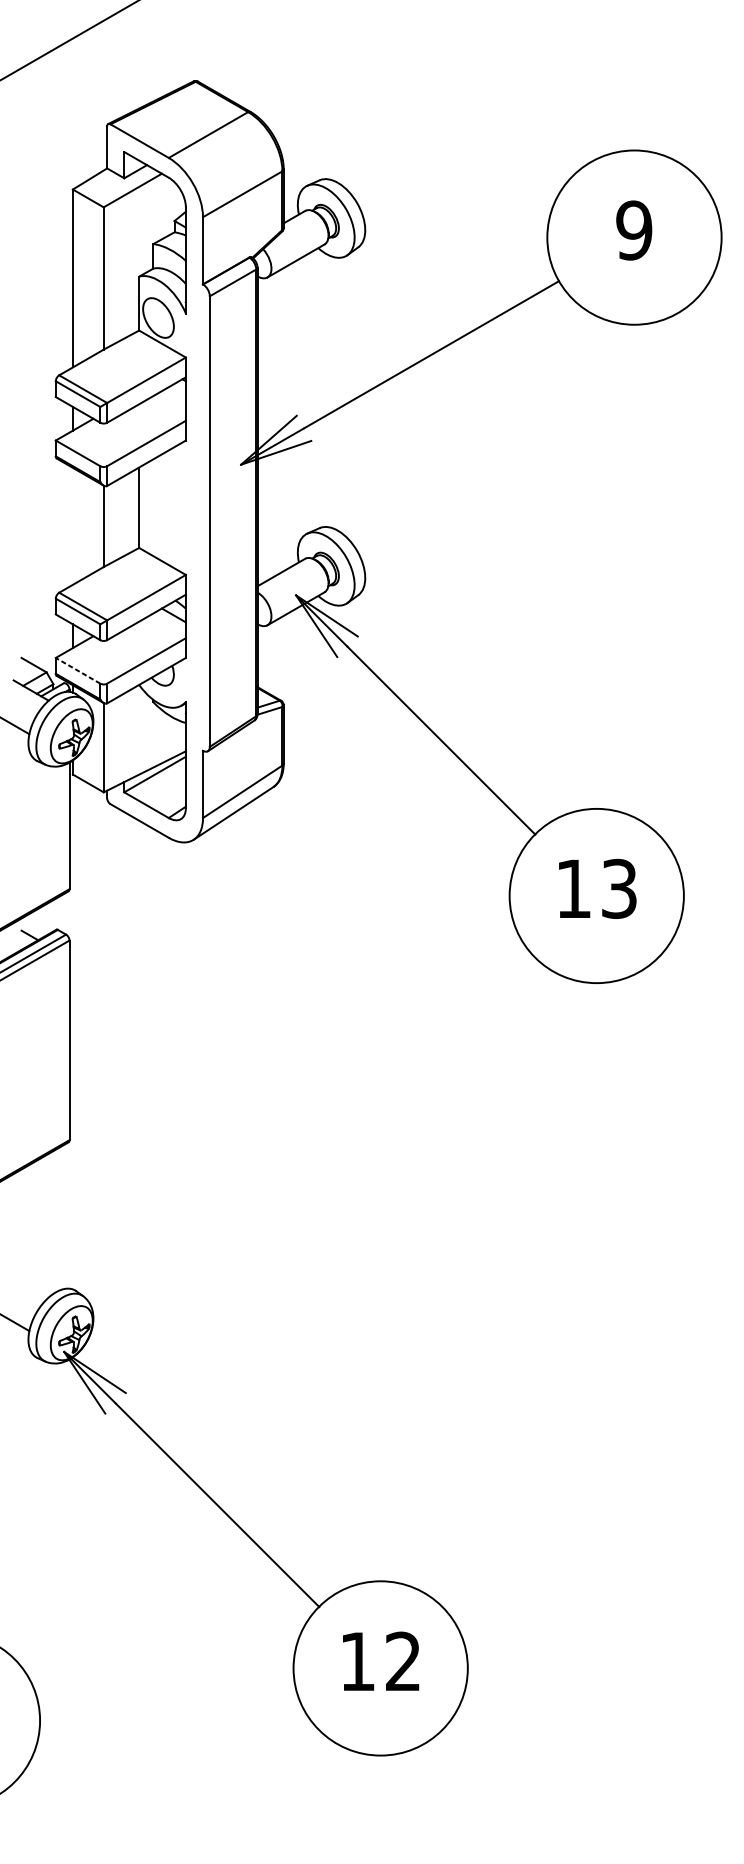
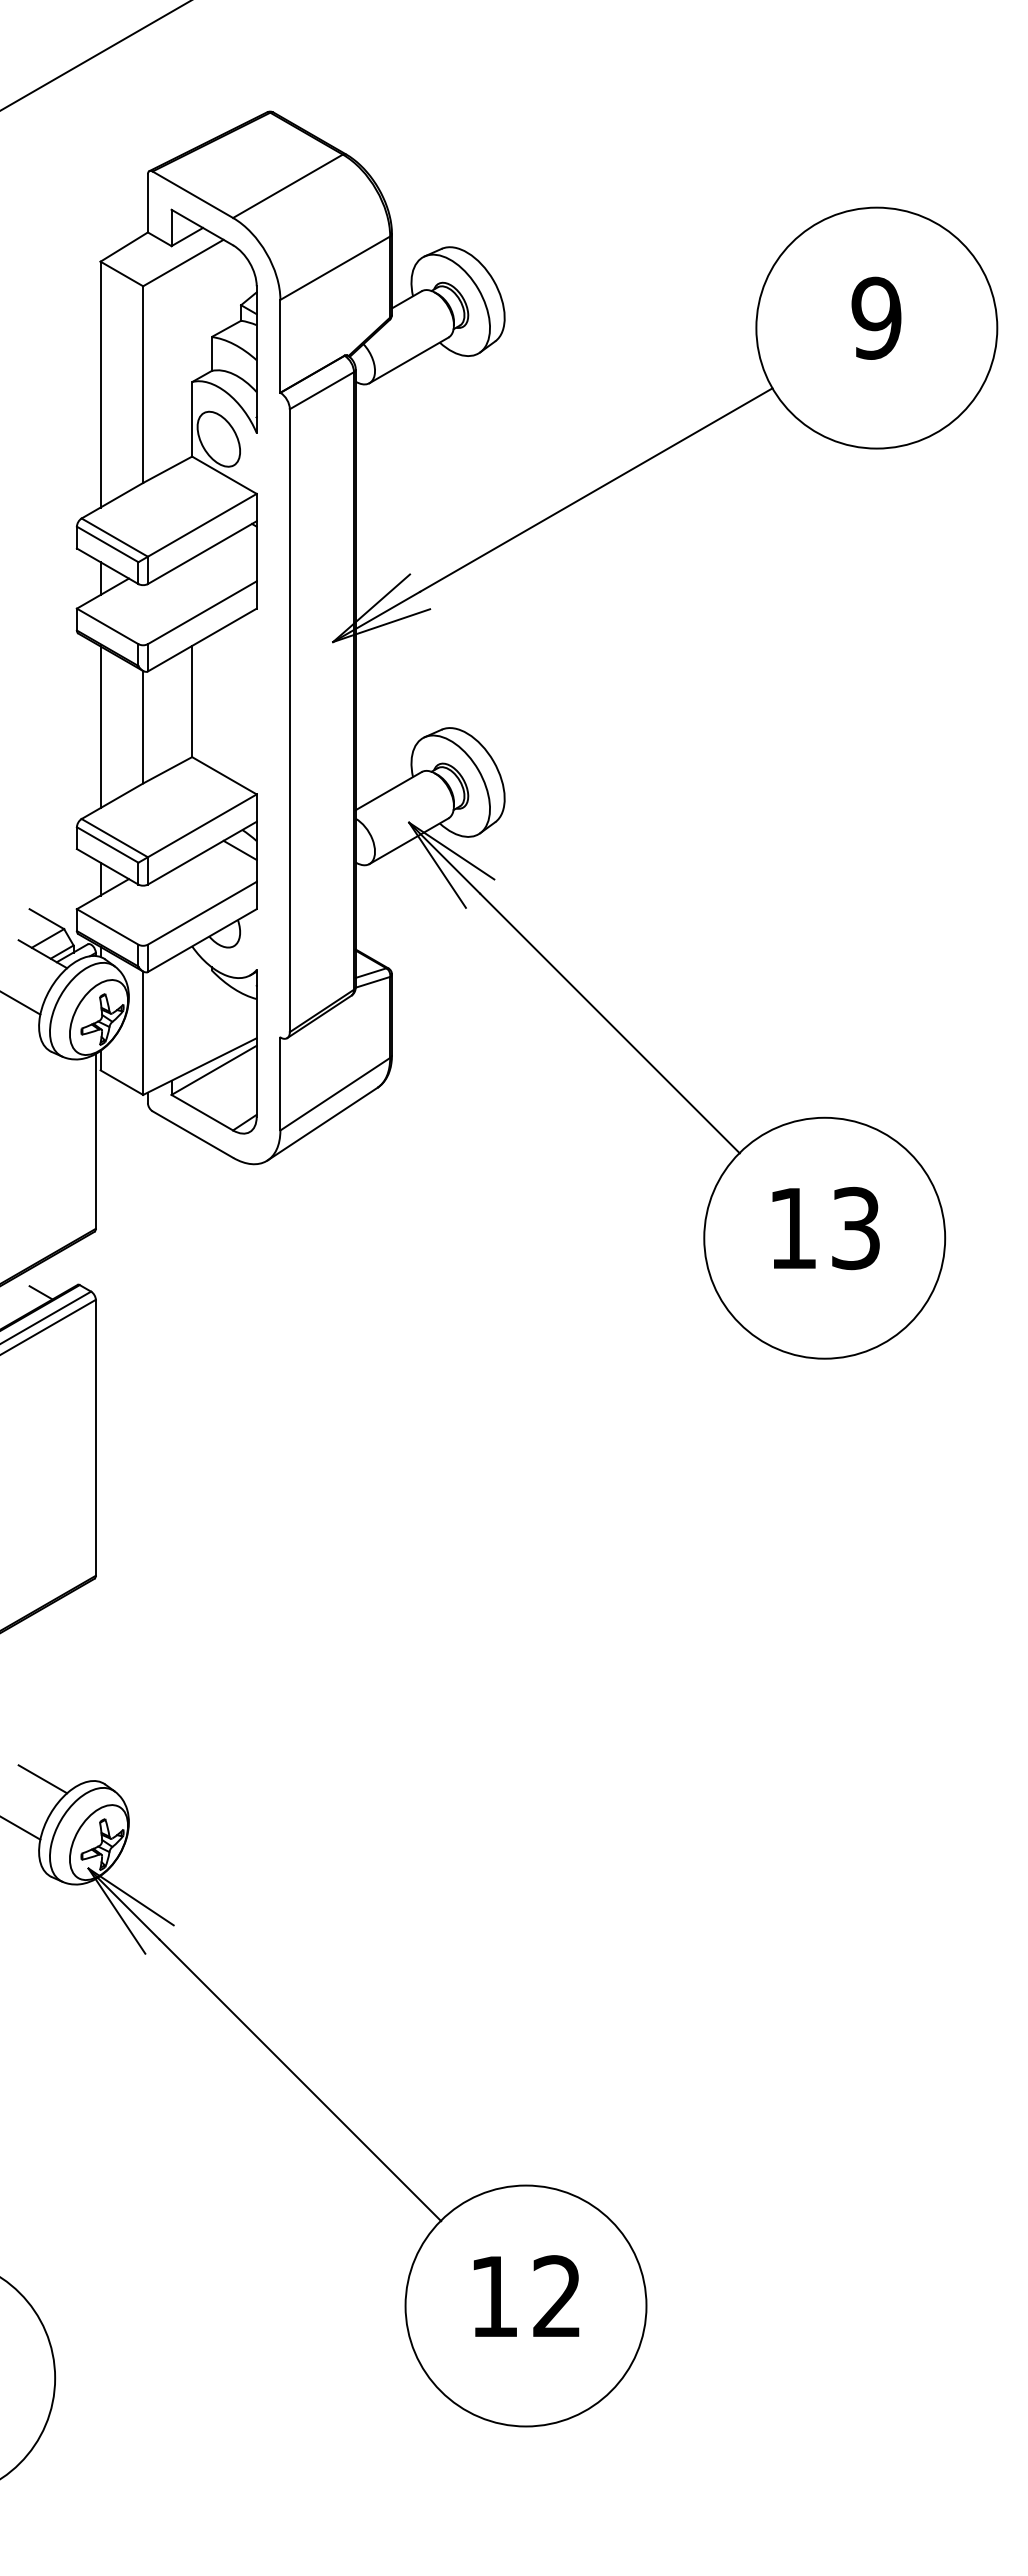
line: (72, 526) -> (100, 727), added
line: (77, 670) -> (107, 926), dashed -> solid
line: (30, 1287) -> (42, 1779), added

